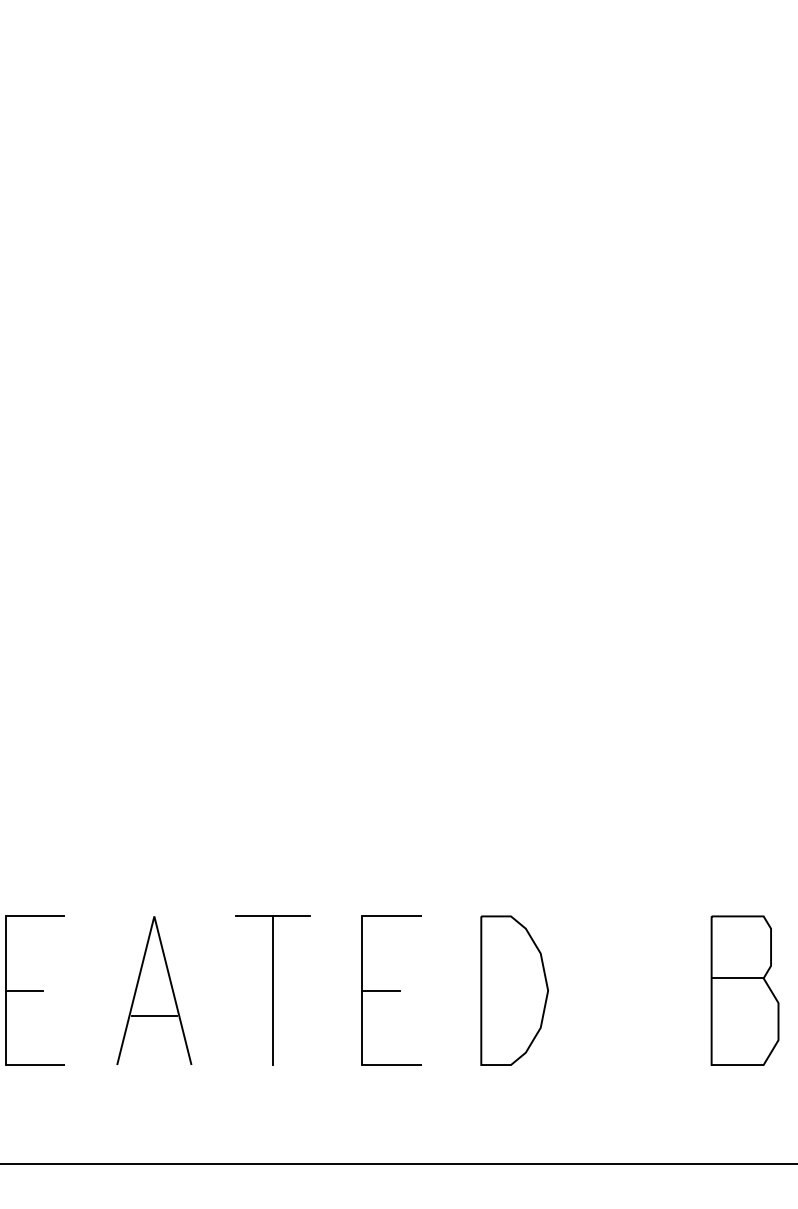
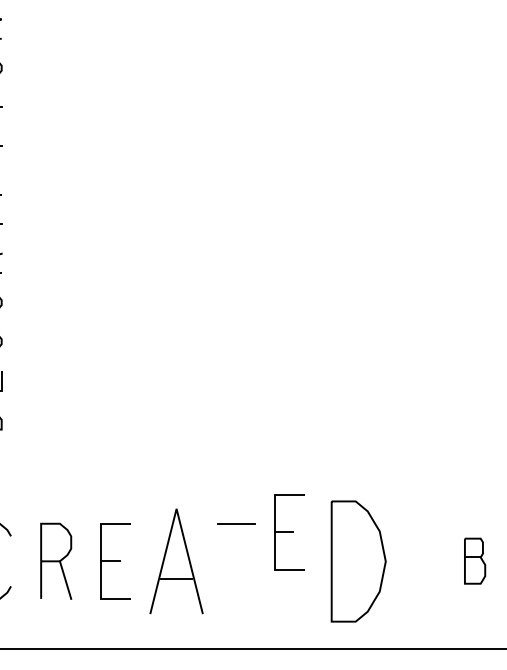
part: (152, 989) -> (175, 560), size x1.4
line: (273, 989) -> (236, 560), removed
part: (514, 989) -> (358, 560), size x1.6
part: (743, 989) -> (474, 560), size x0.6
part: (391, 991) -> (289, 532), moved

